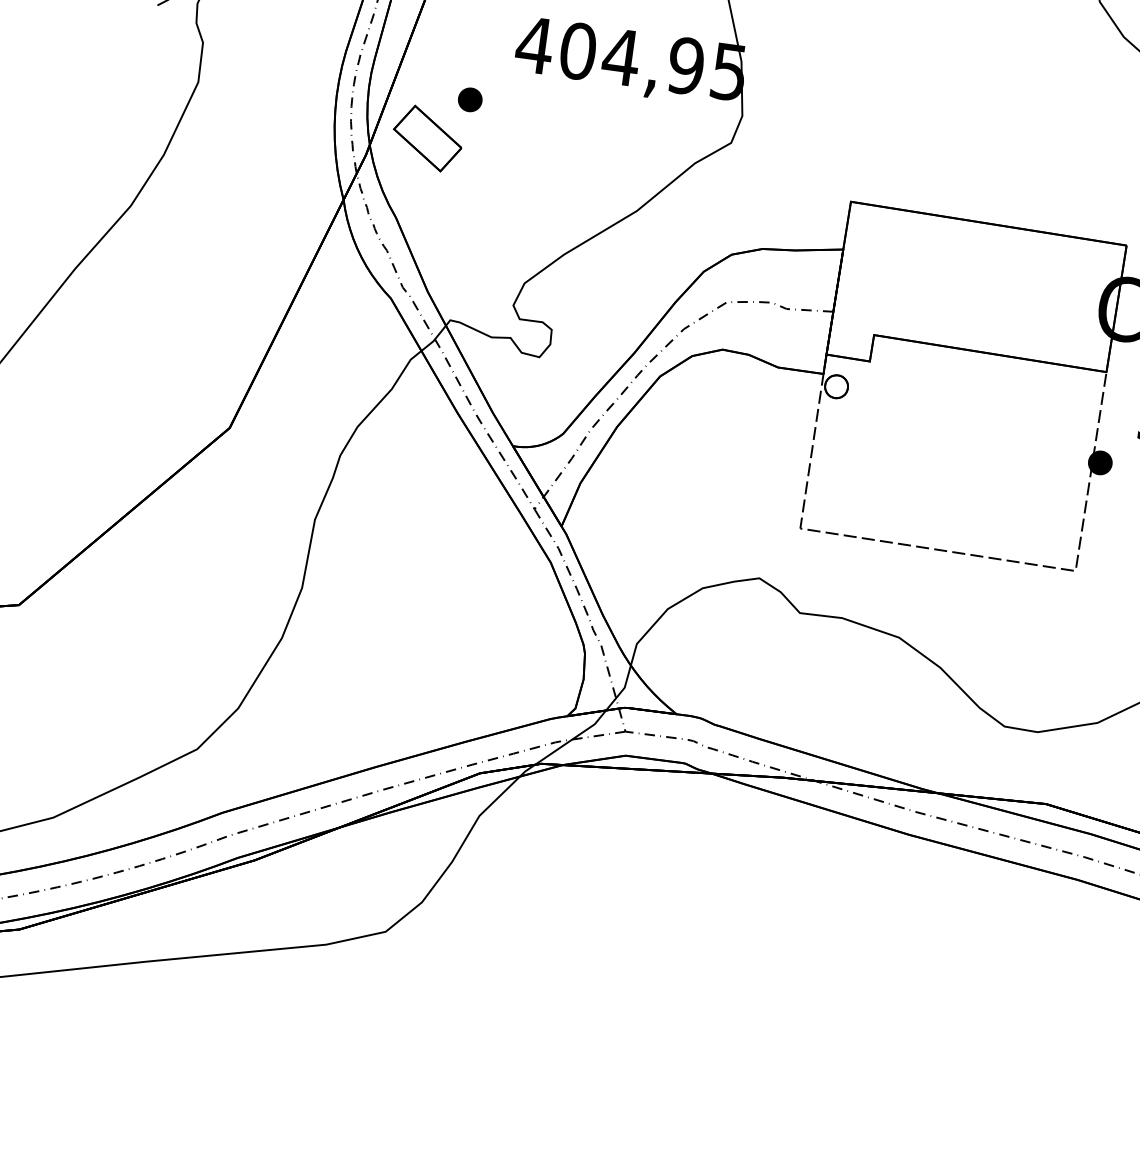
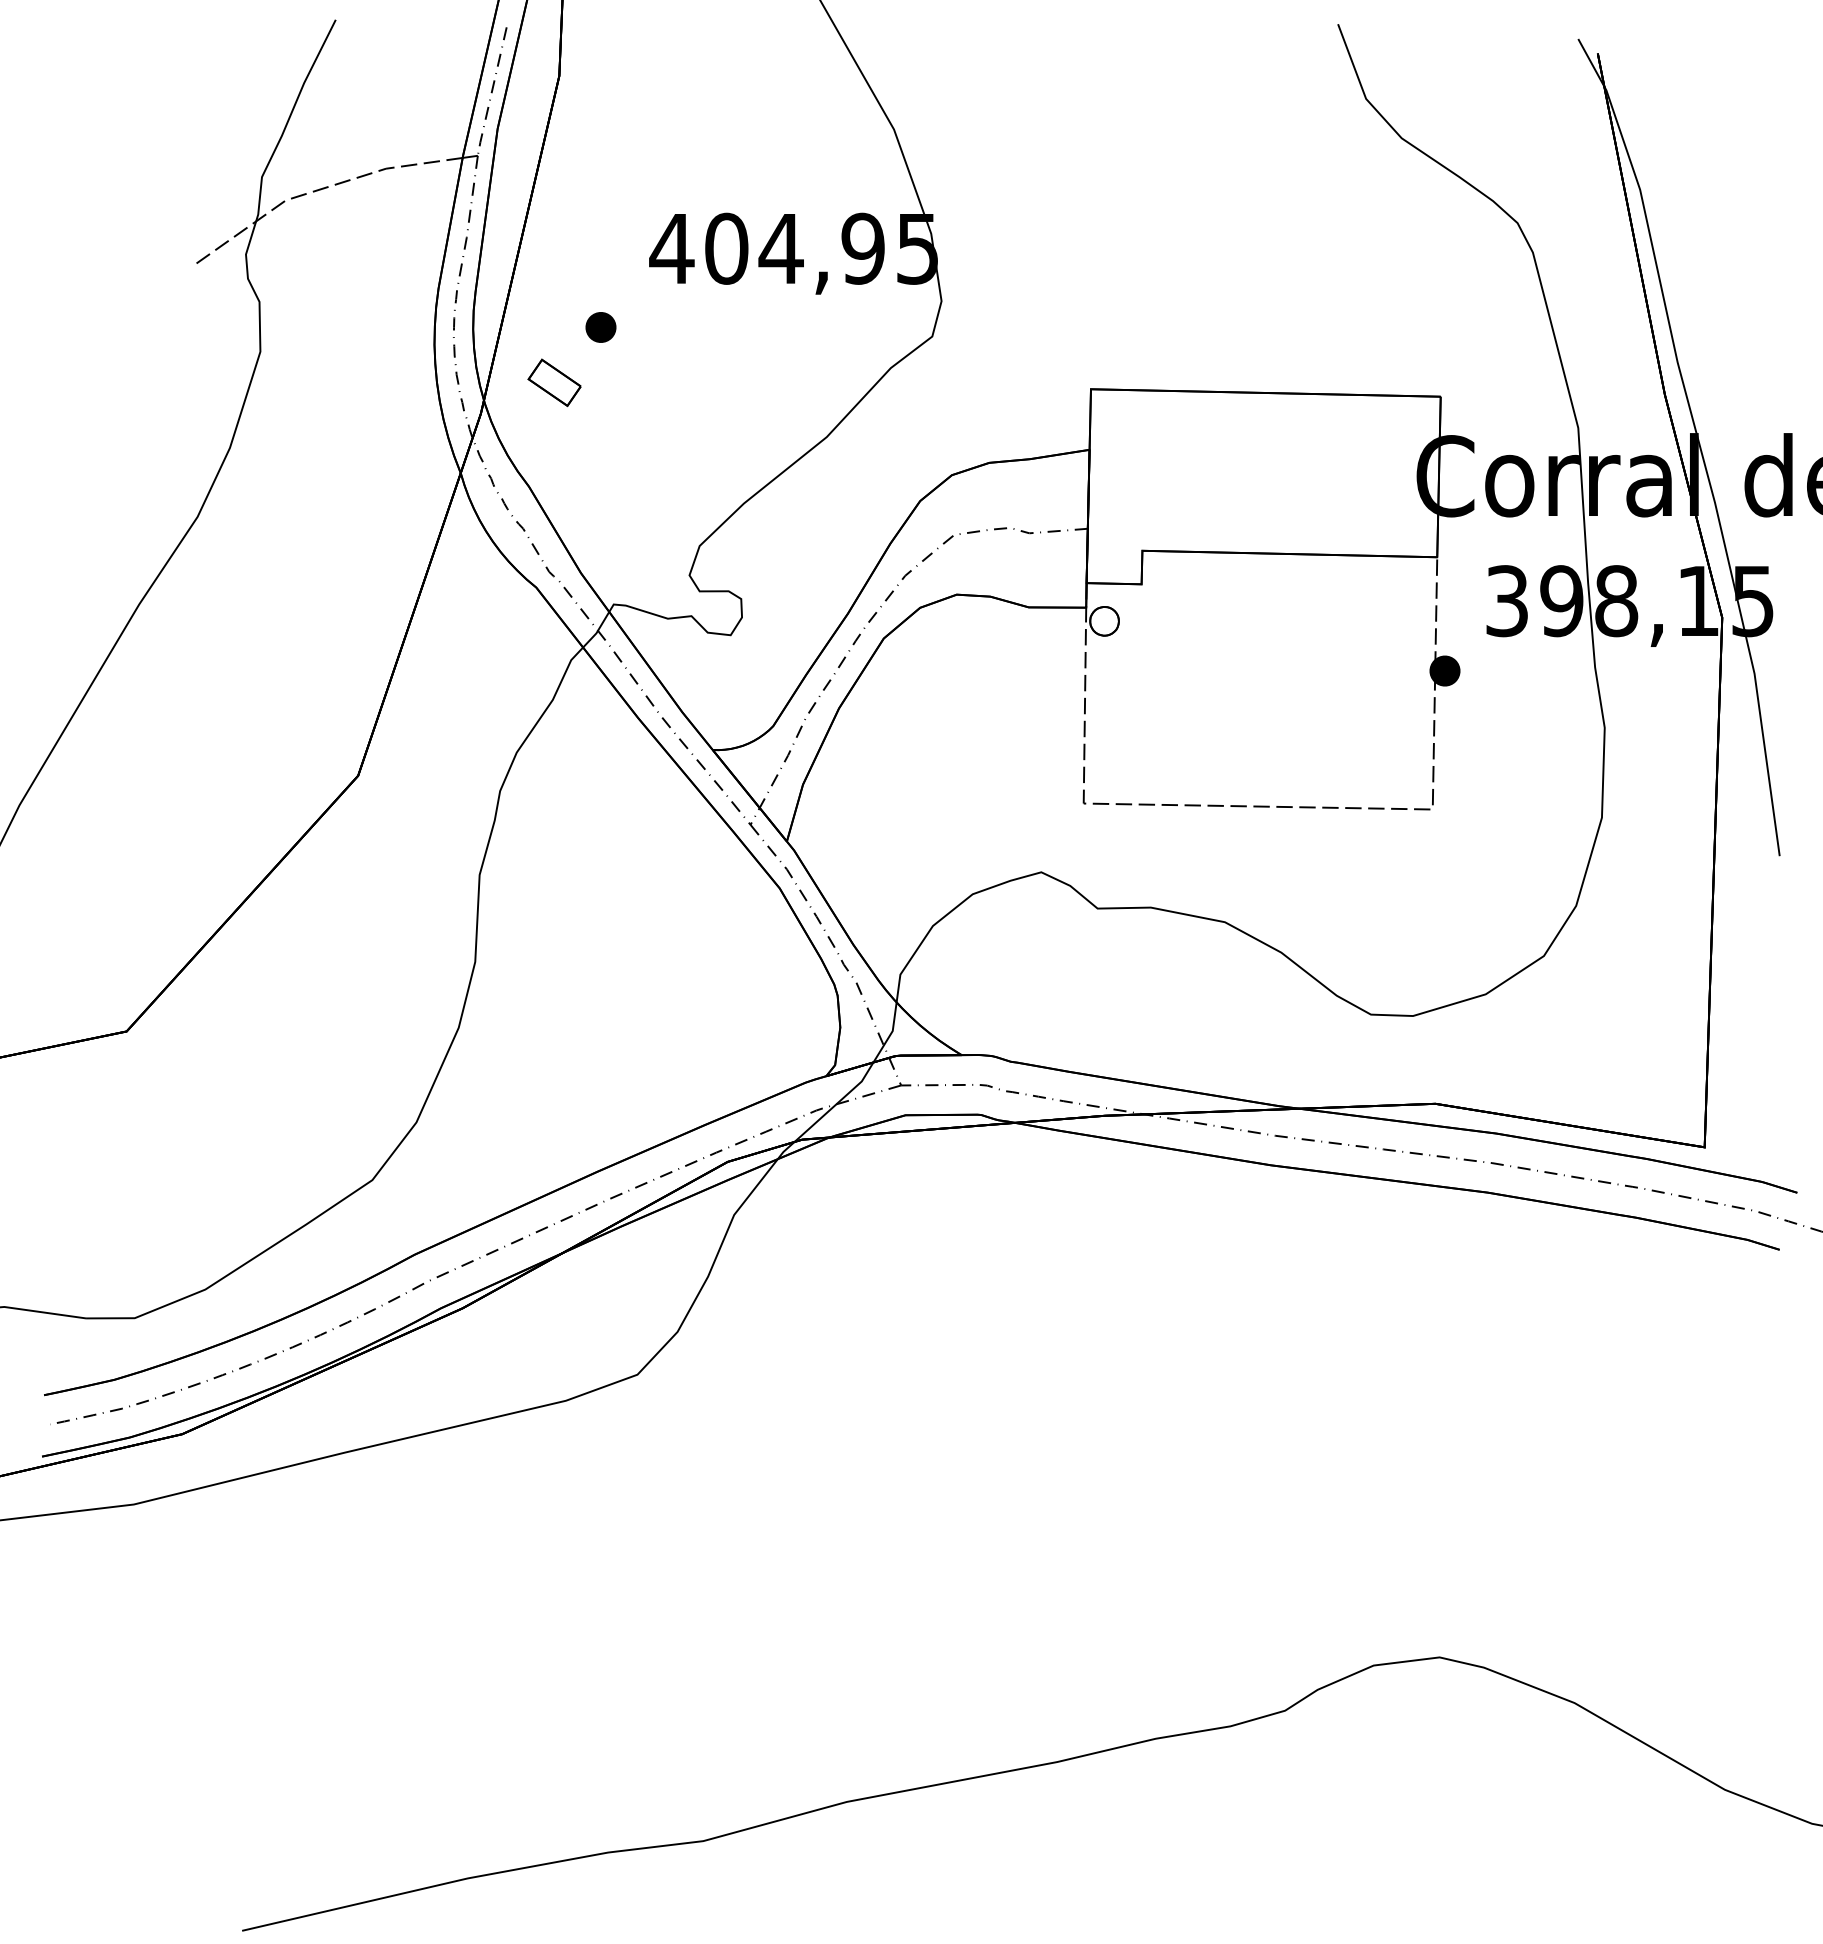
part: (427, 138) -> (554, 382), size x0.6

